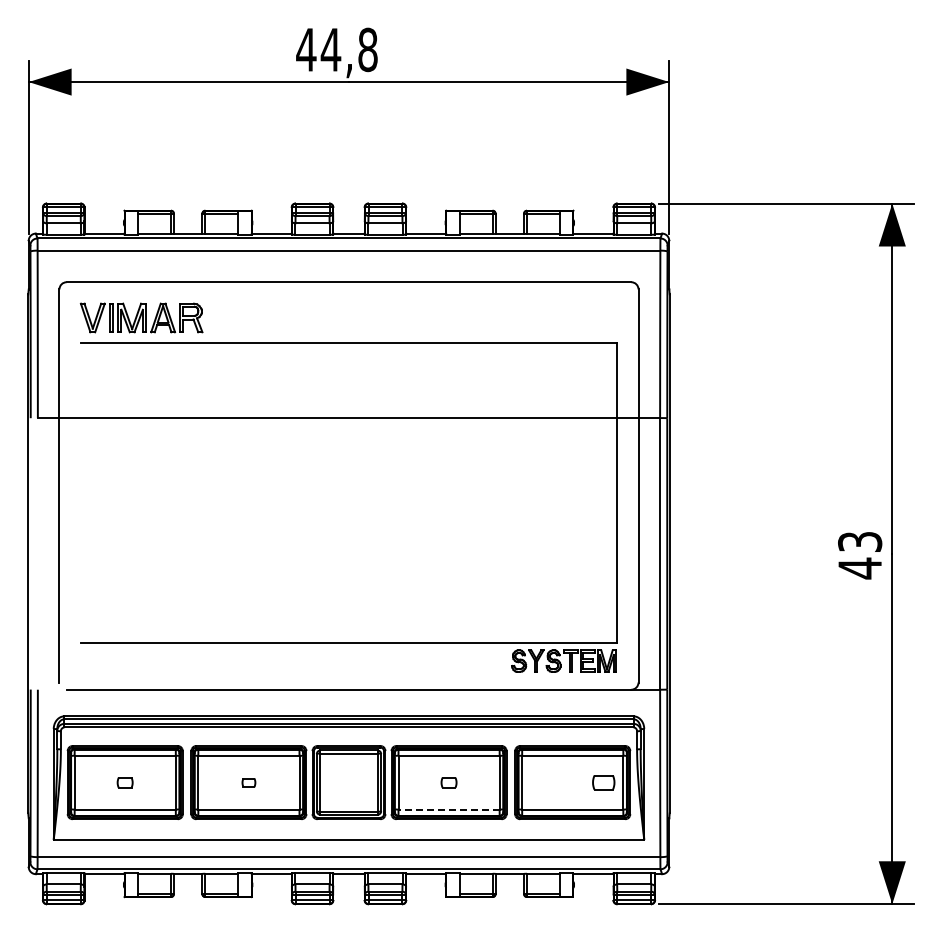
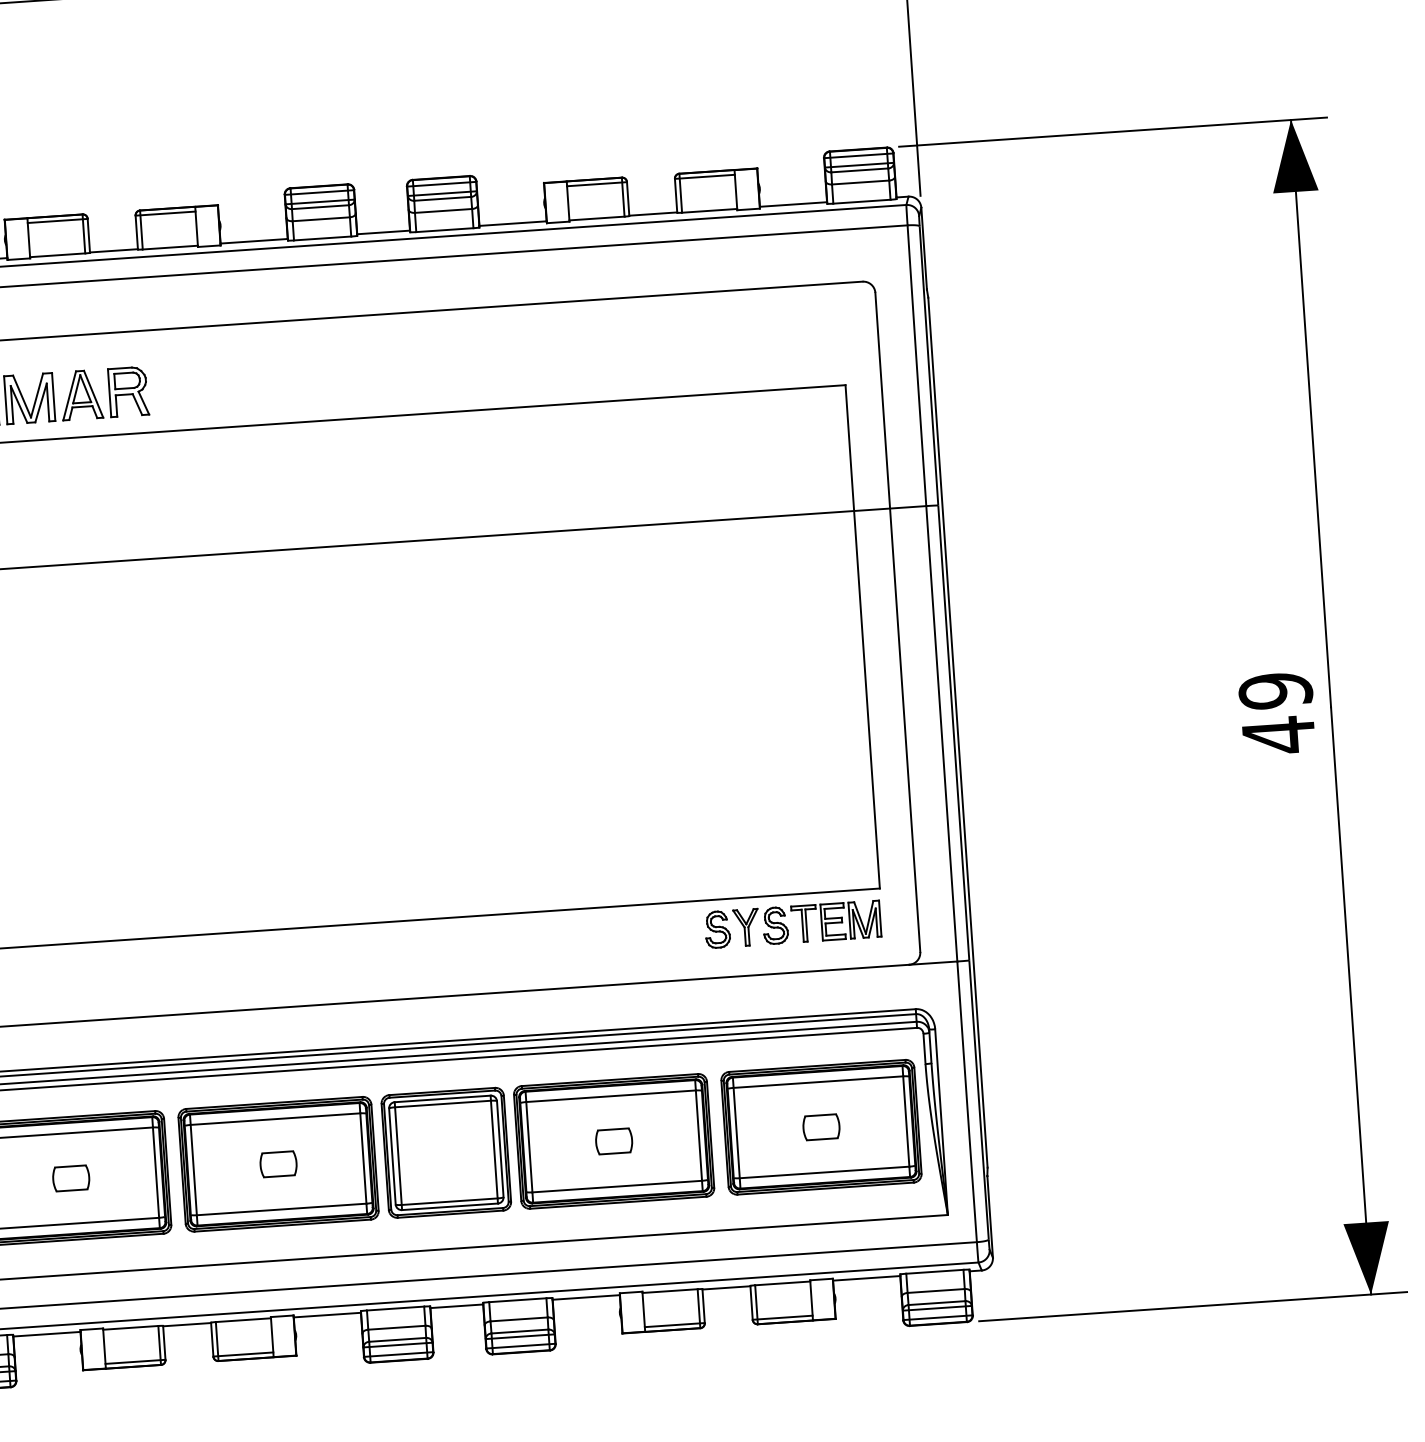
text: (860, 541) -> (1276, 690), 43 -> 49
part: (124, 782) -> (69, 1178), size x1.43
part: (248, 782) -> (277, 1164), size x1.67
part: (448, 782) -> (613, 1141), size x1.43
part: (603, 782) -> (821, 1127), moved
line: (449, 809) -> (617, 1186), dashed -> solid

